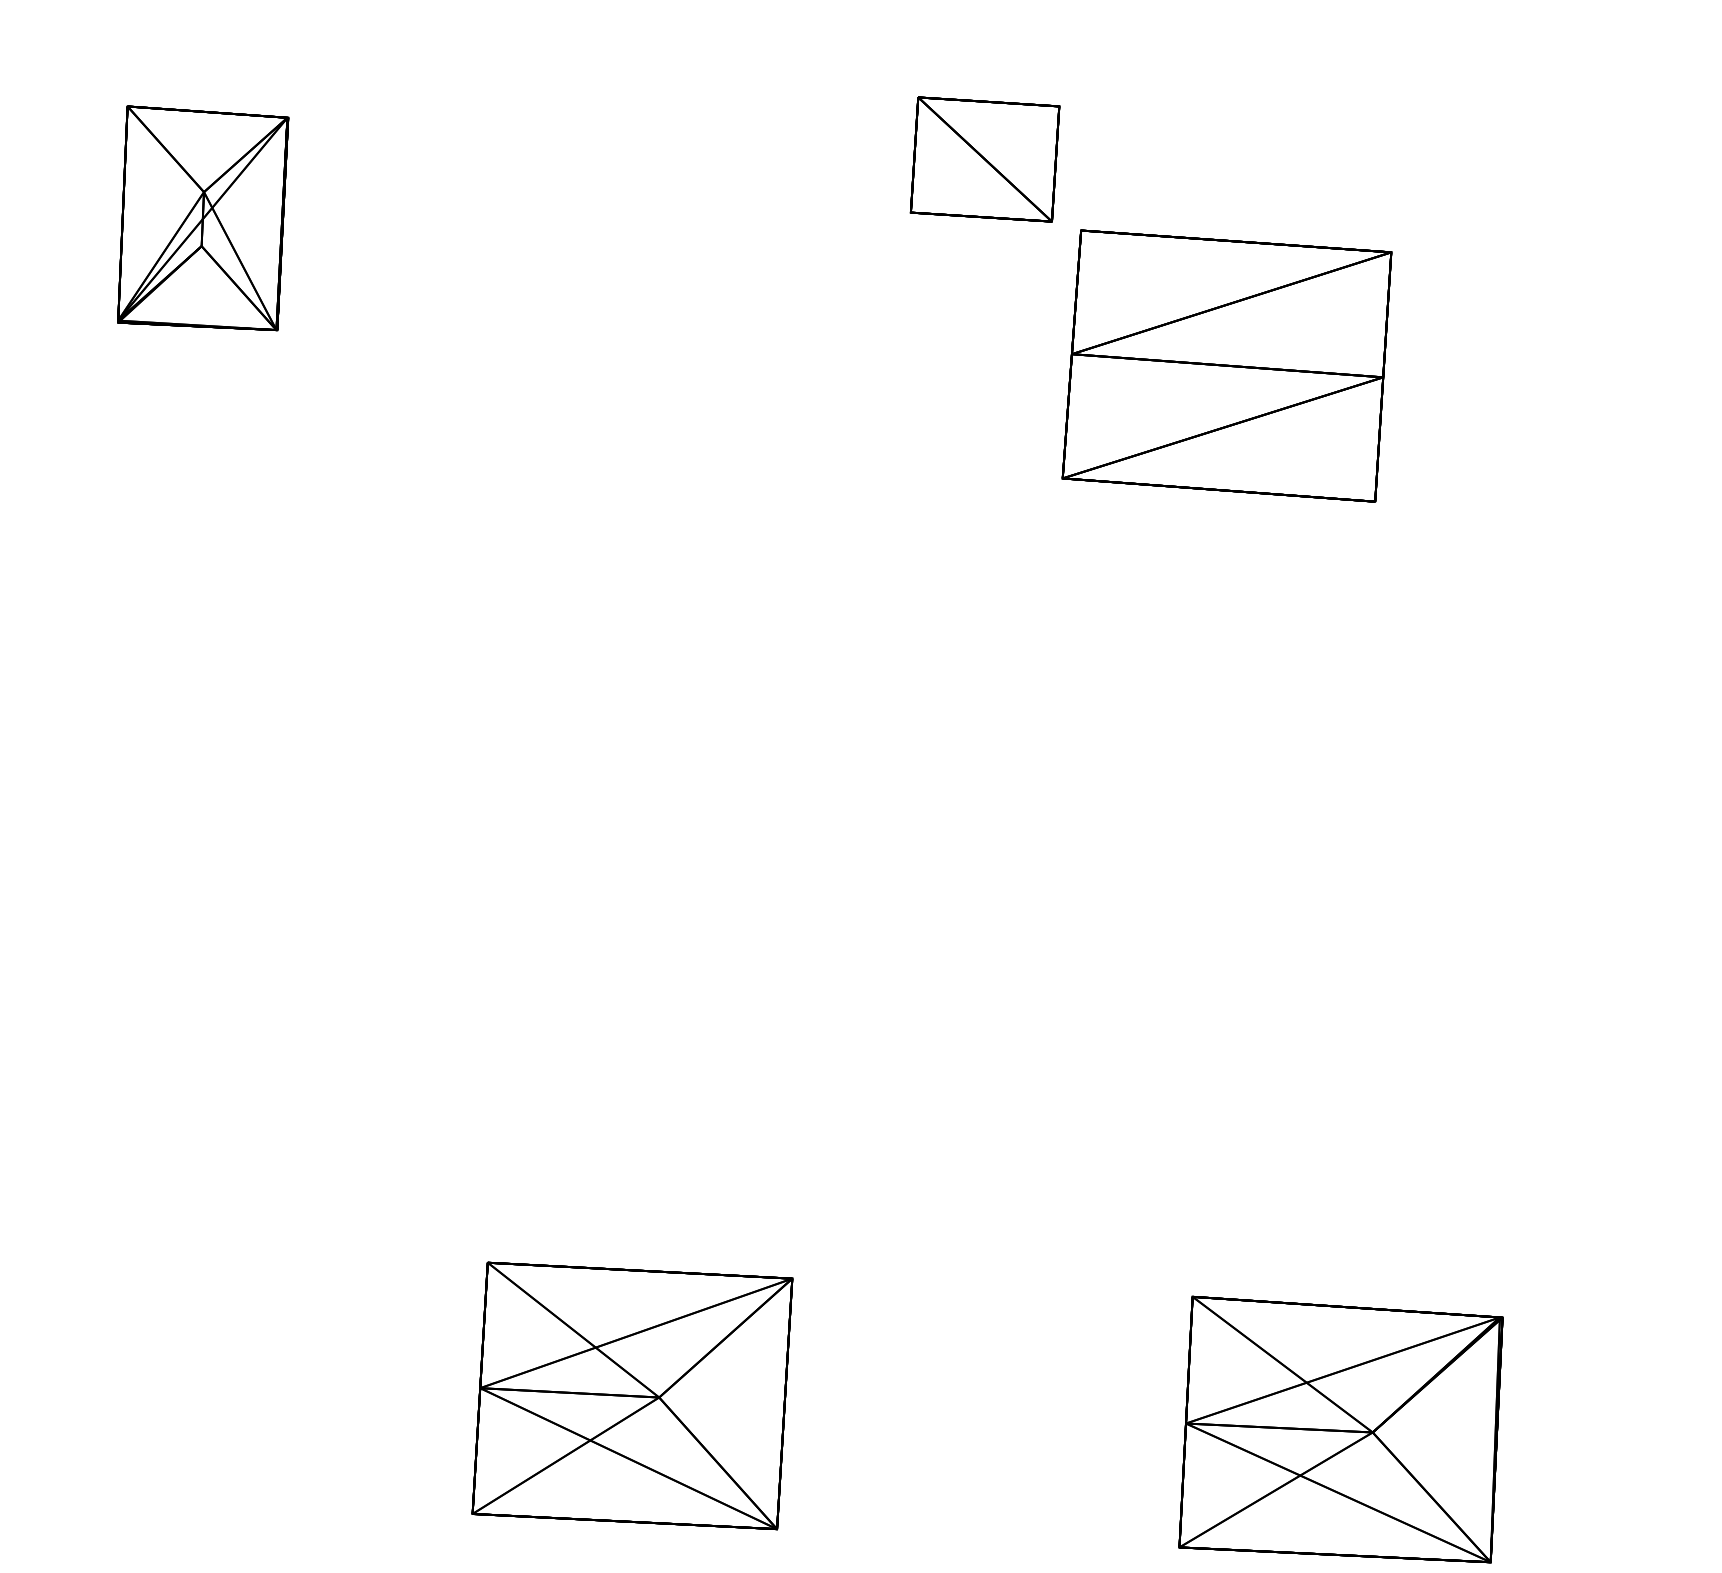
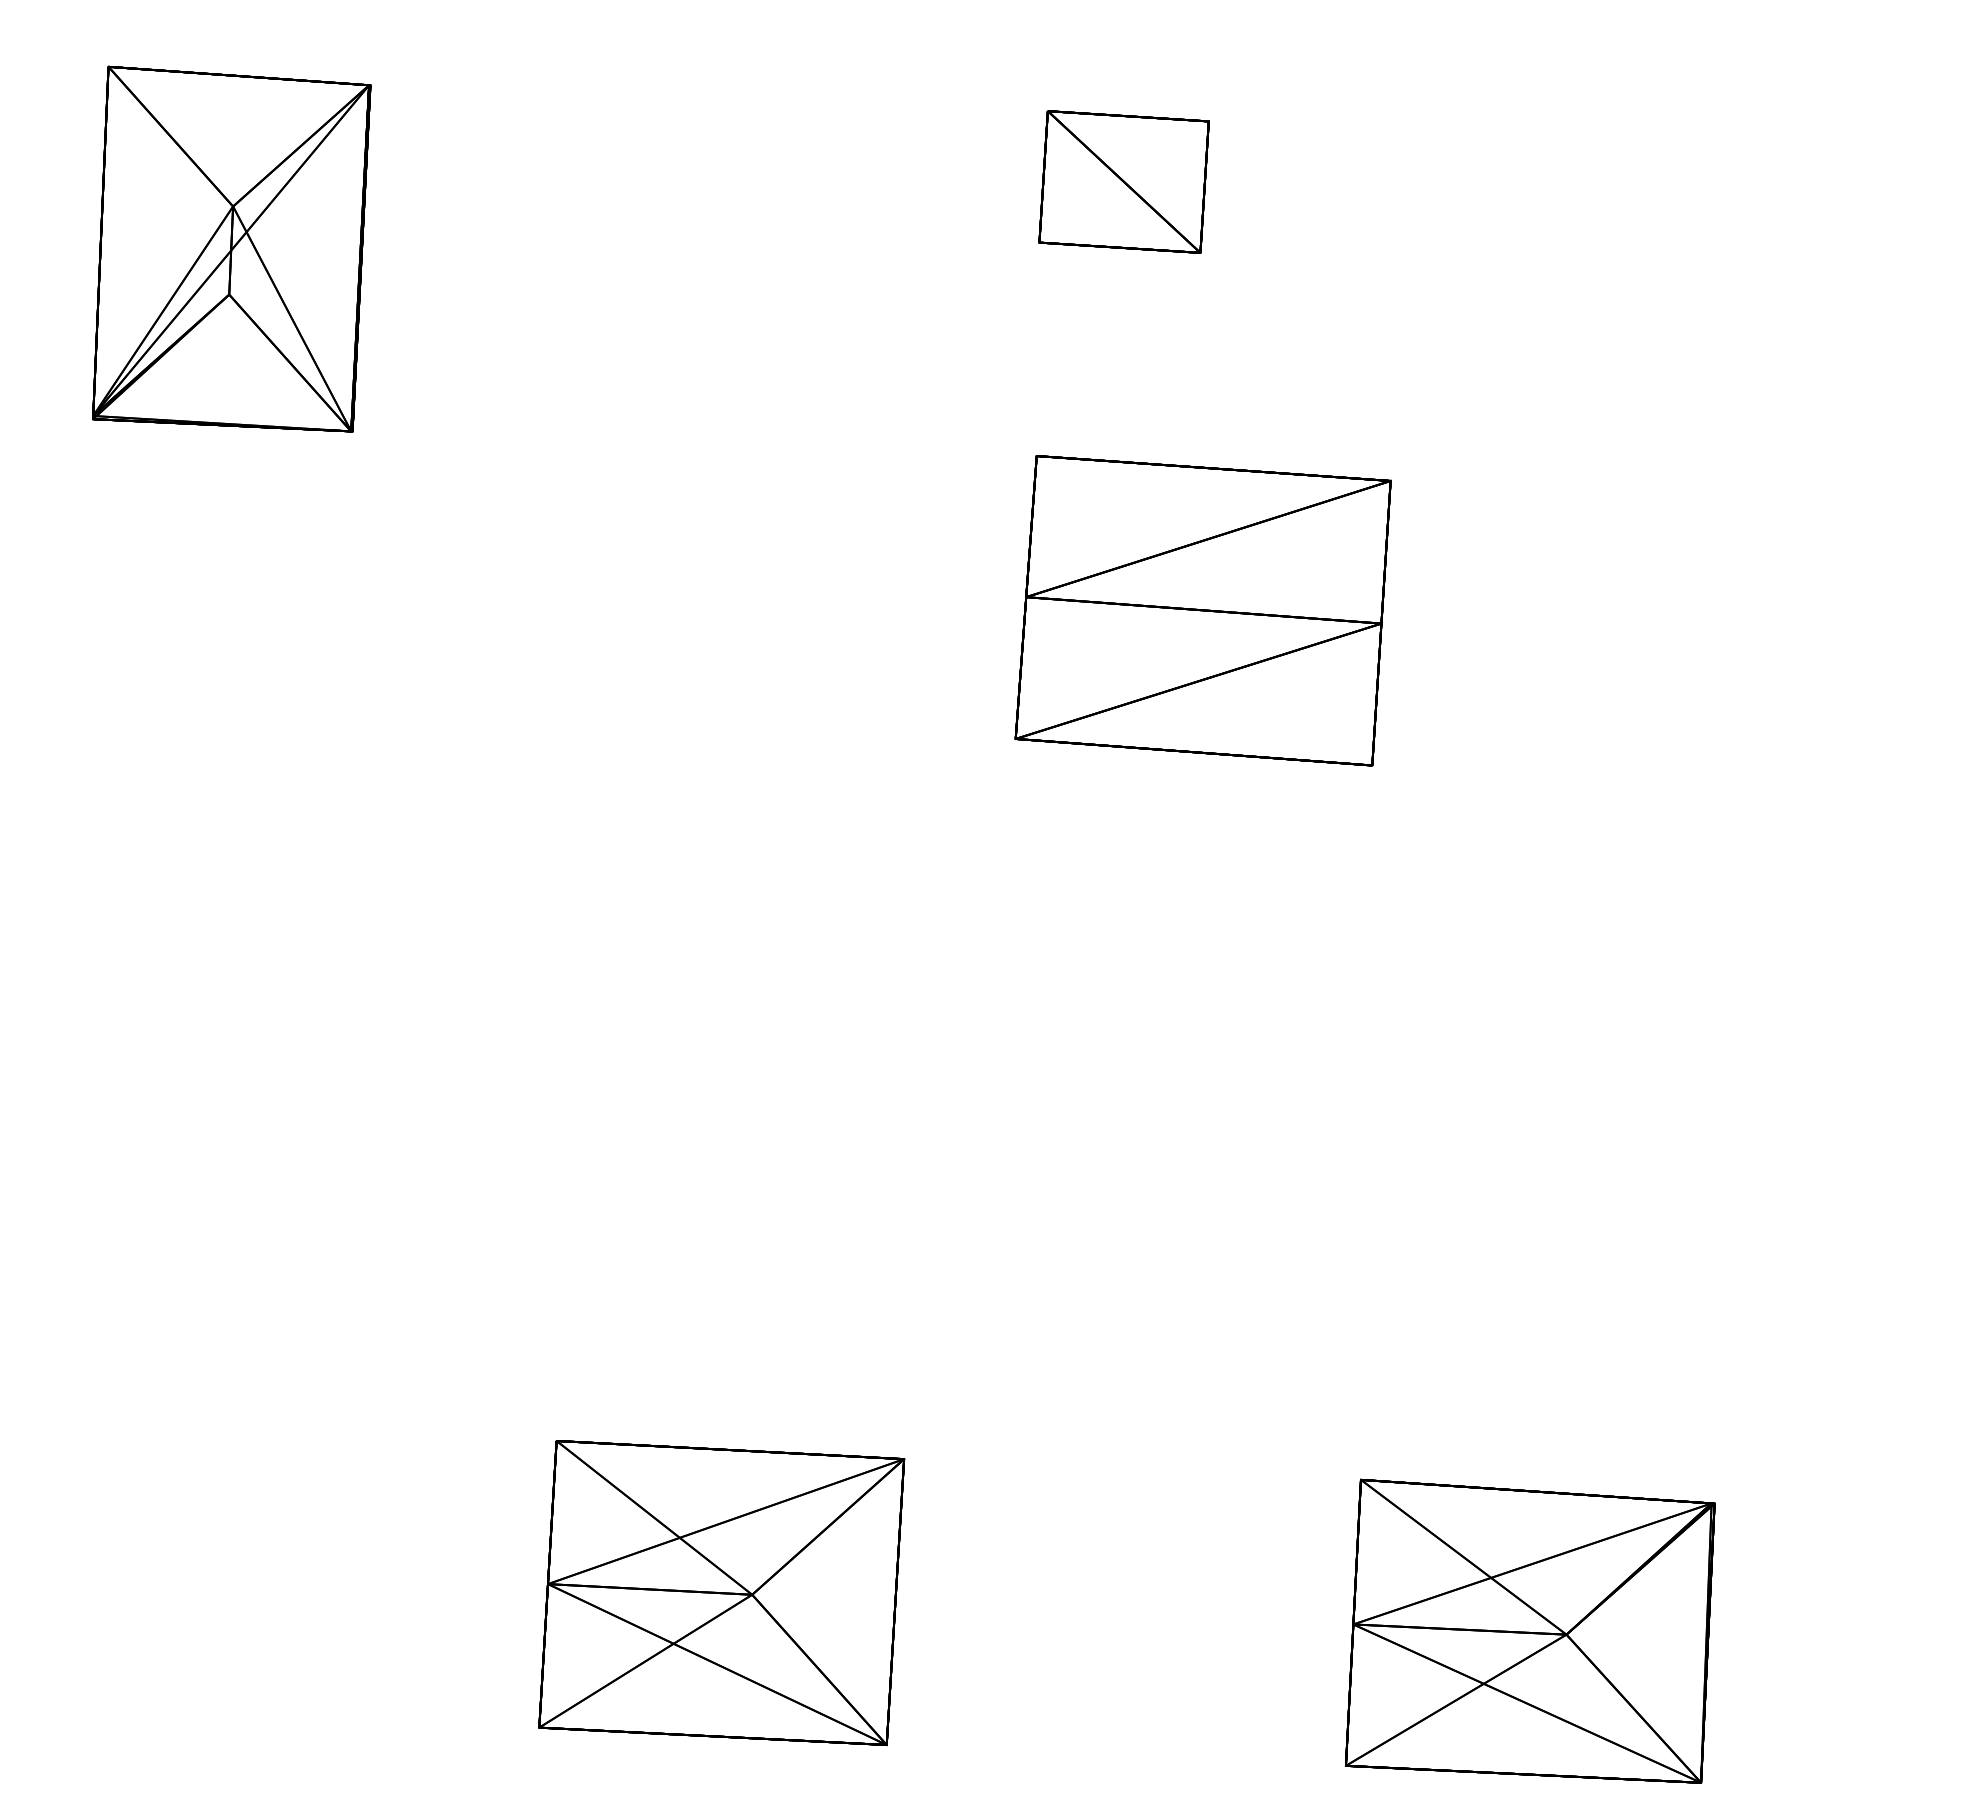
part: (202, 217) -> (231, 248), size x1.43
part: (1226, 365) -> (1202, 610), moved

